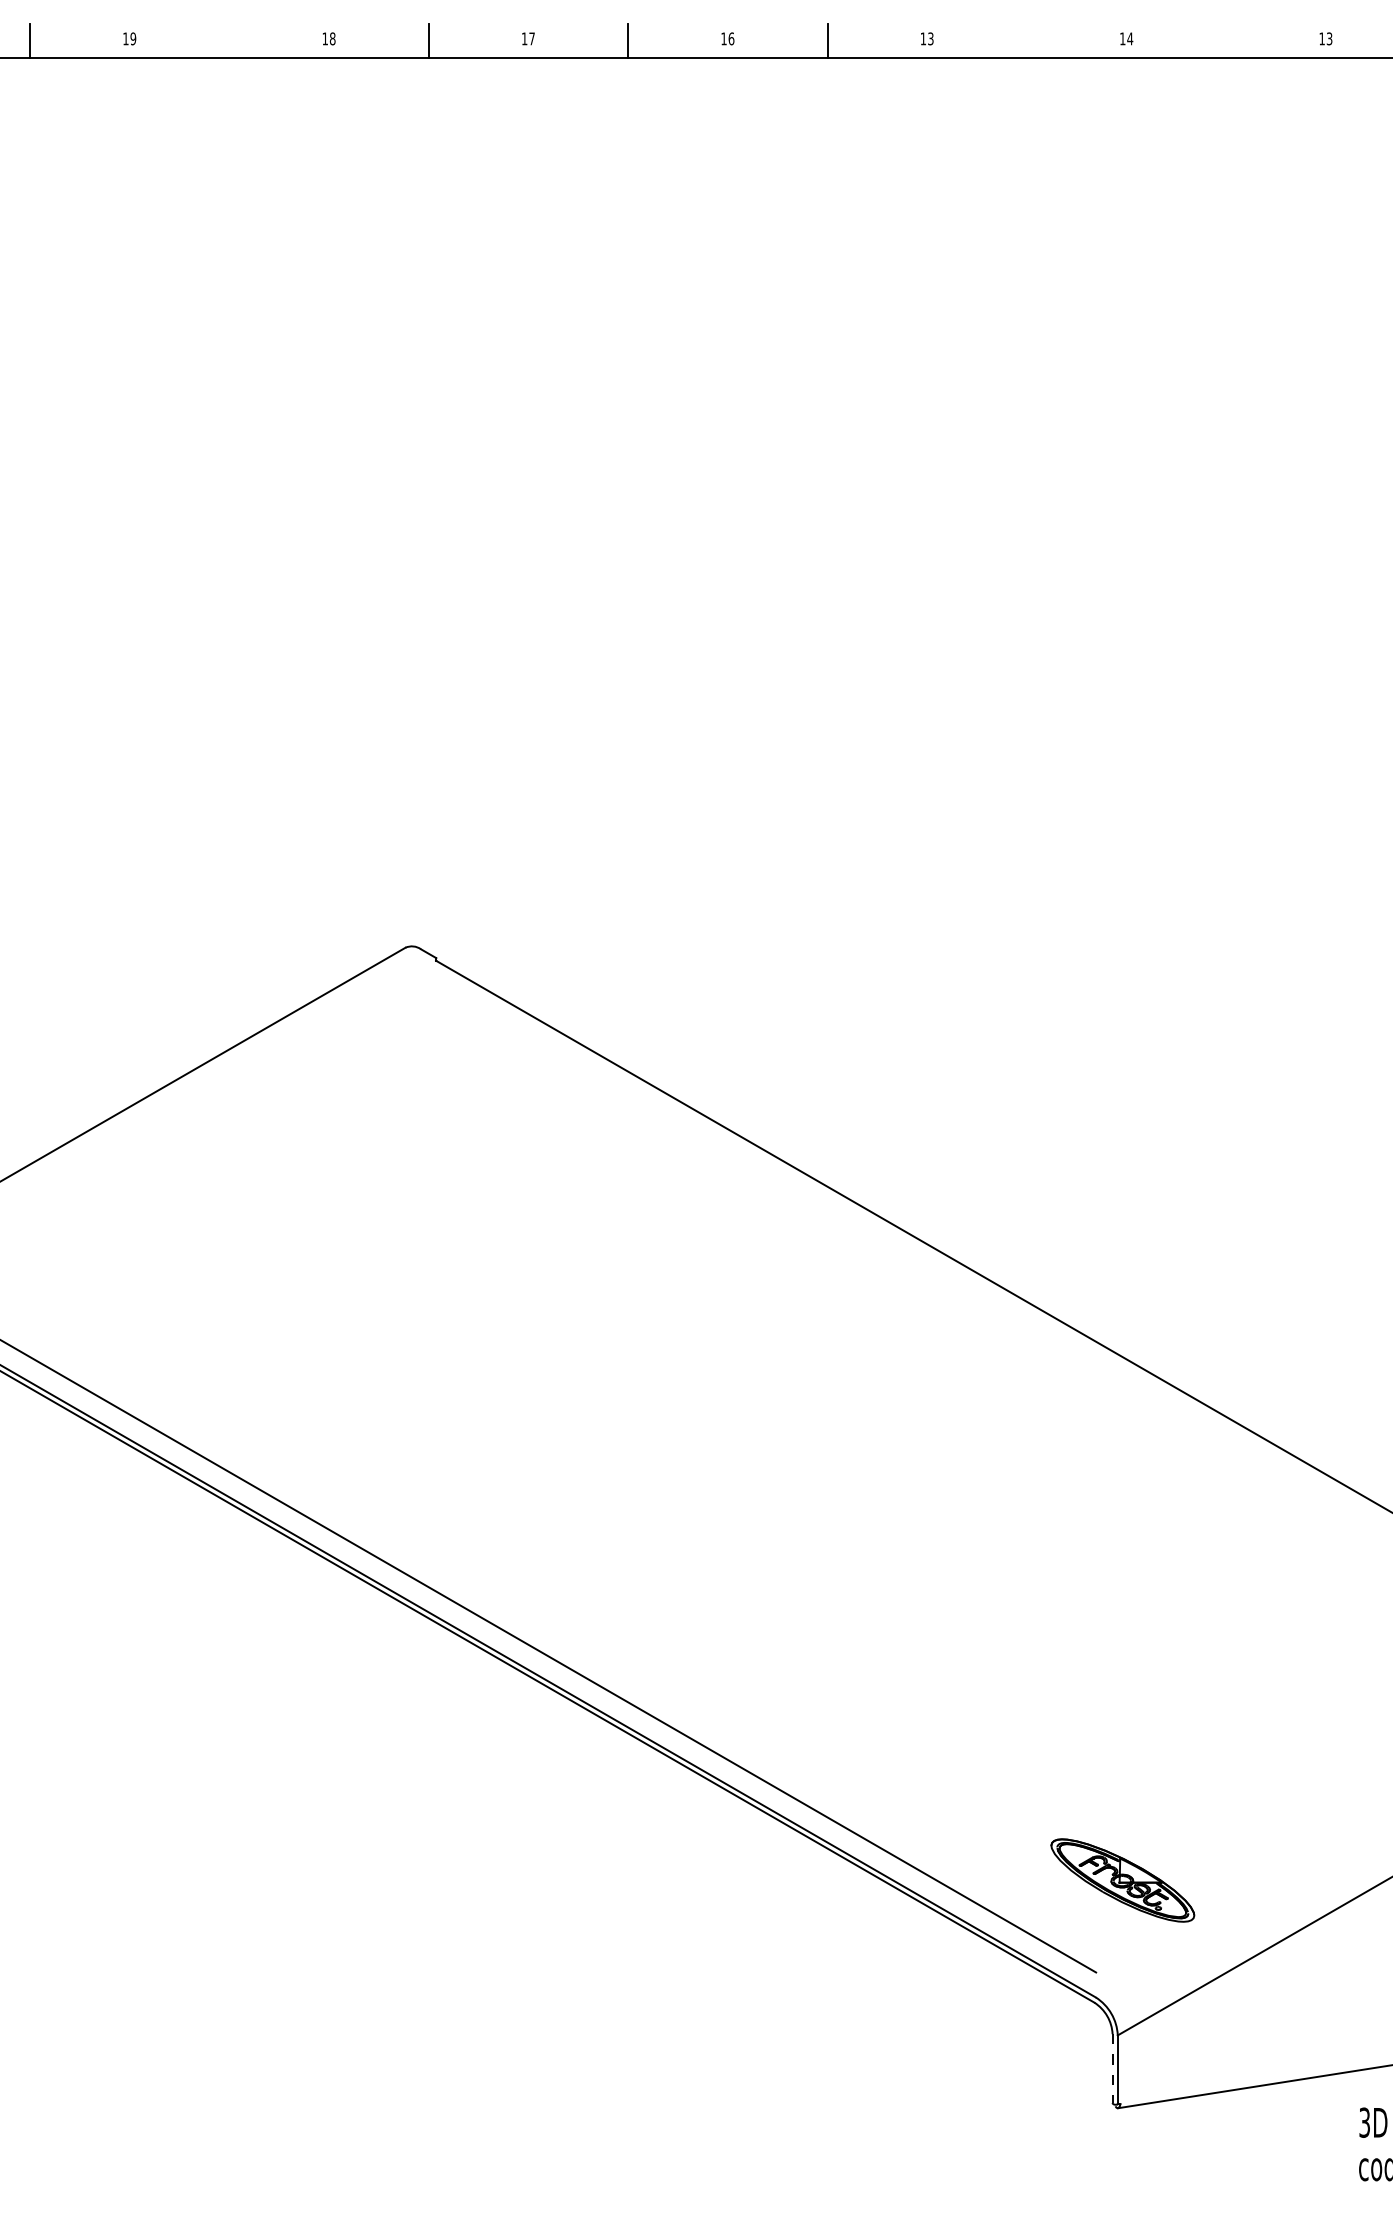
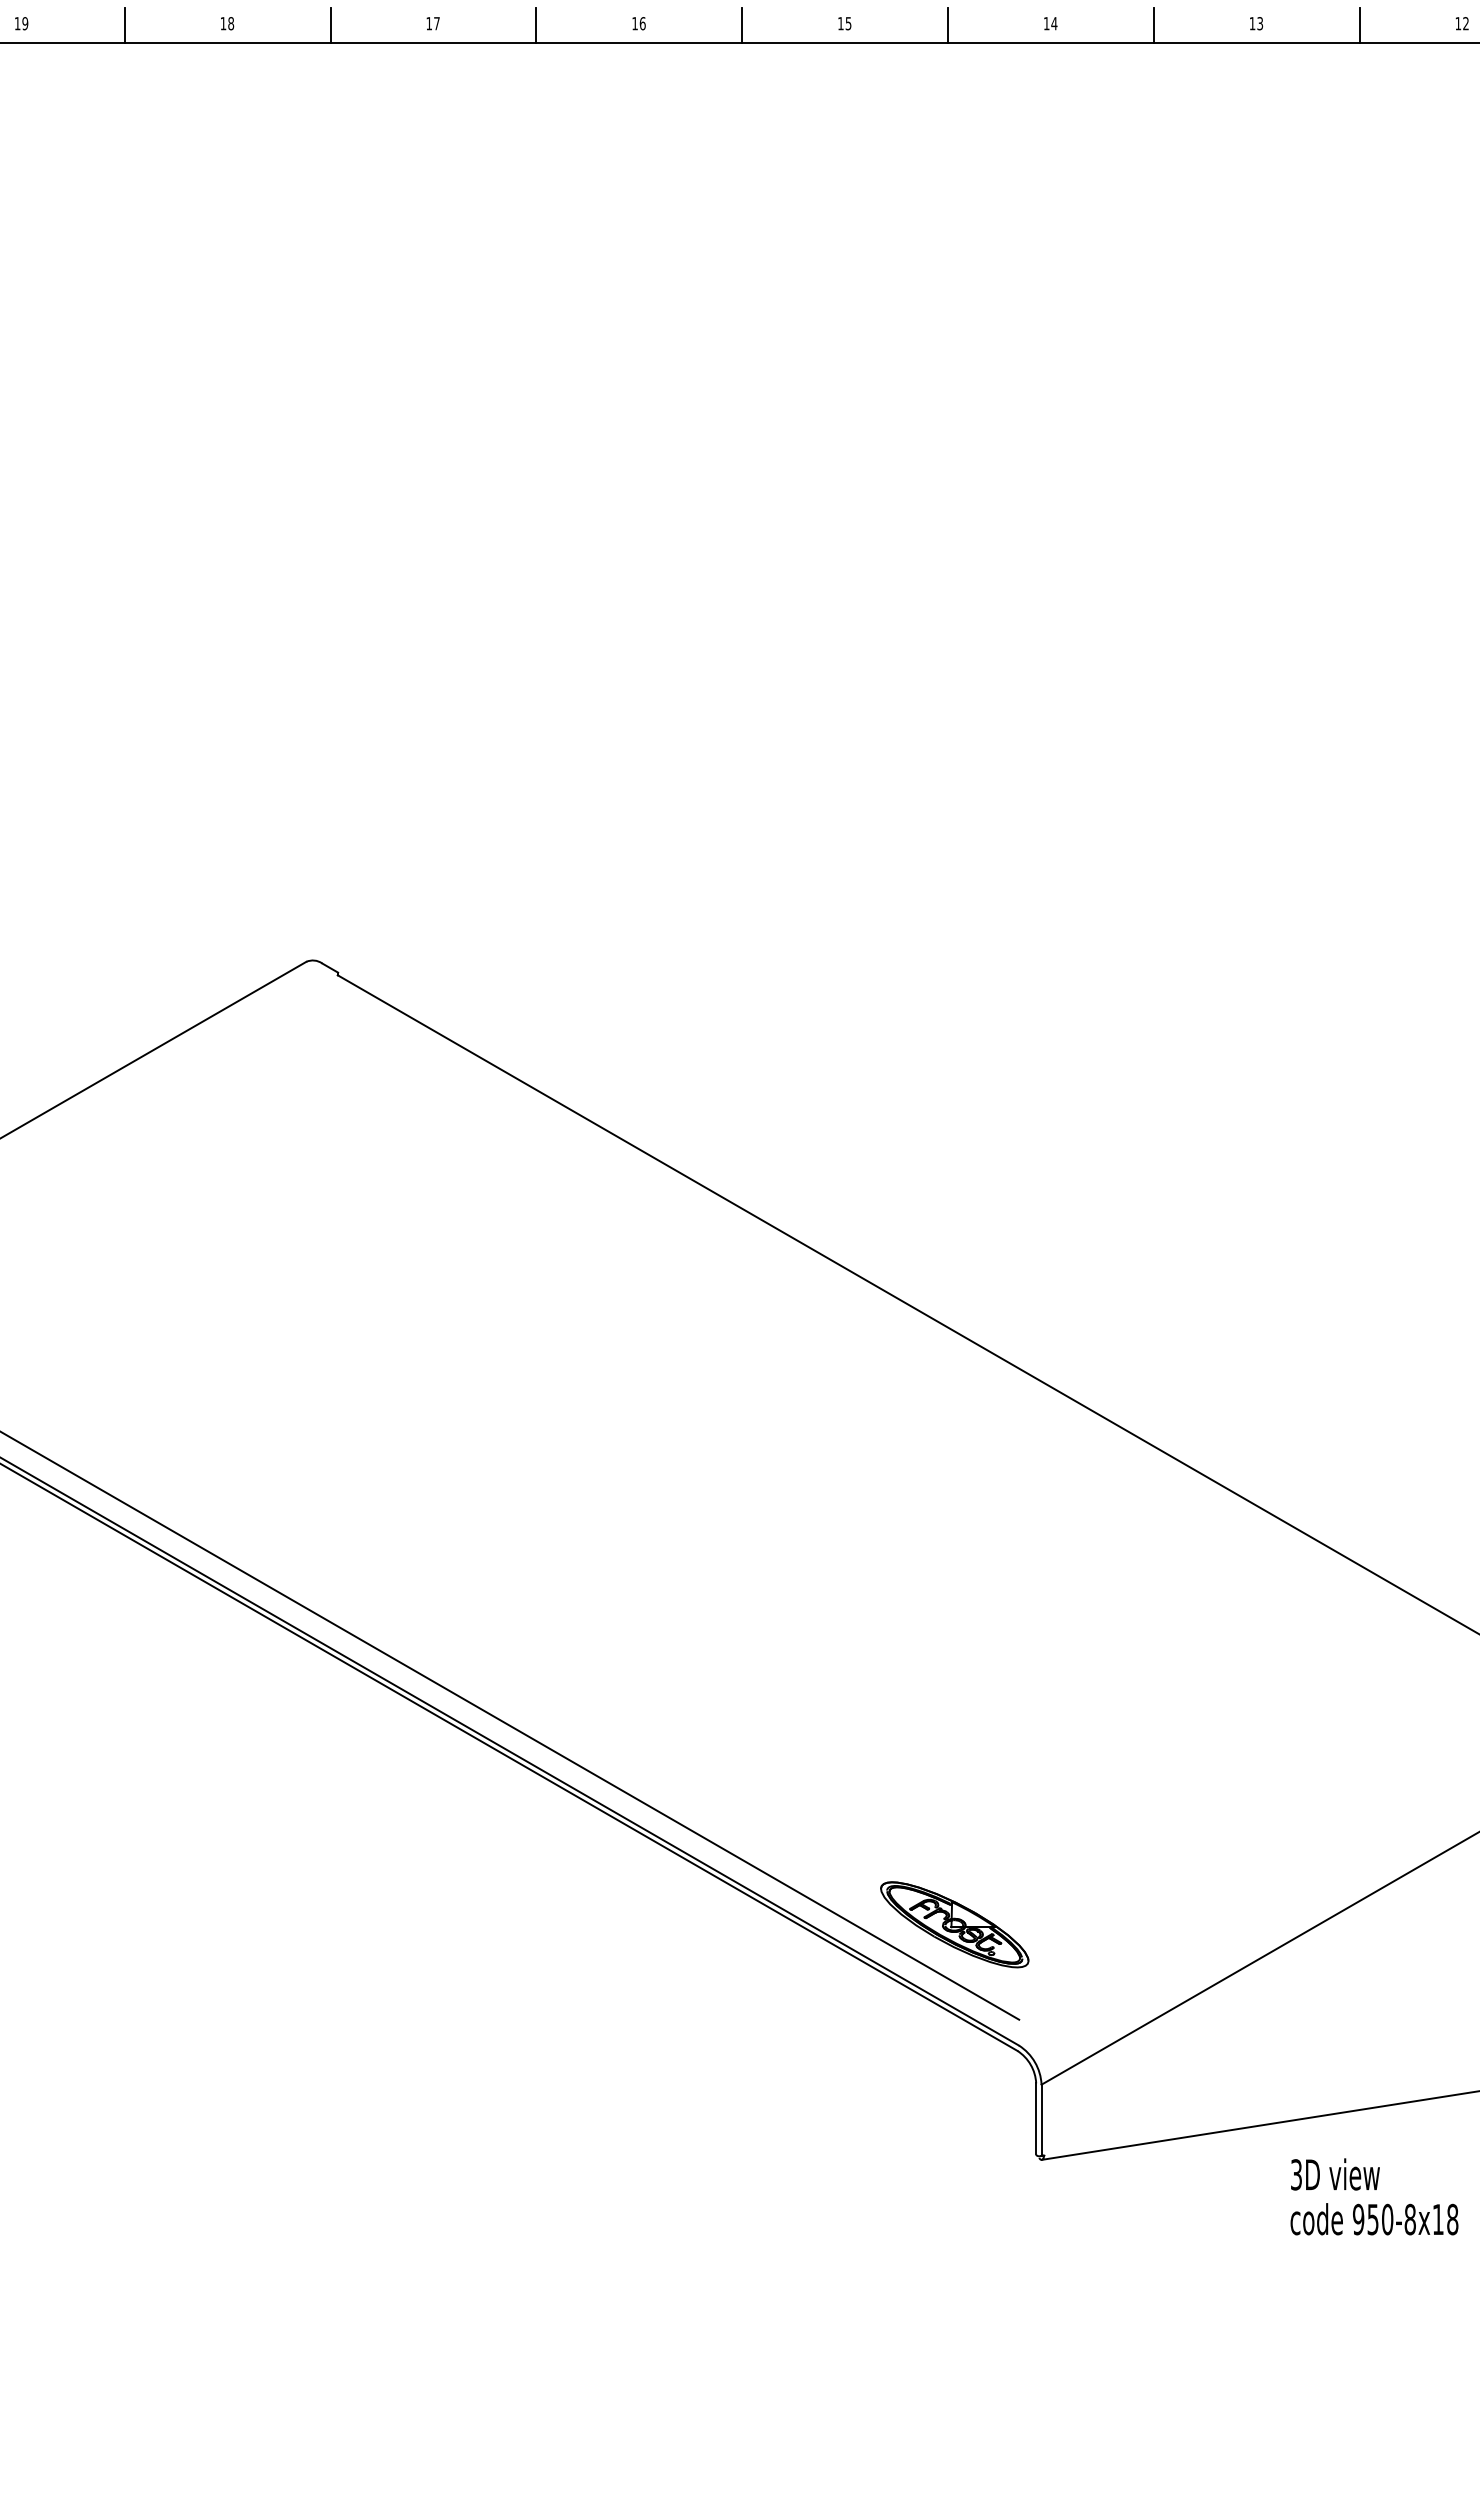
text: (930, 38) -> (848, 23), 13 -> 15
line: (229, 40) -> (124, 25), added
line: (1026, 40) -> (947, 25), added
line: (1226, 40) -> (1153, 25), added
part: (1122, 1880) -> (954, 1924), moved
line: (1112, 2068) -> (1036, 2118), dashed -> solid

